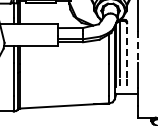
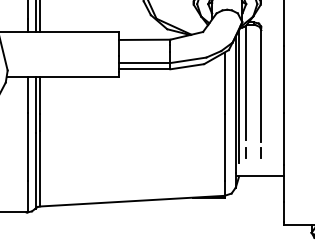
line: (138, 47) -> (284, 80), dashed -> solid
line: (127, 50) -> (262, 86), dashed -> solid

